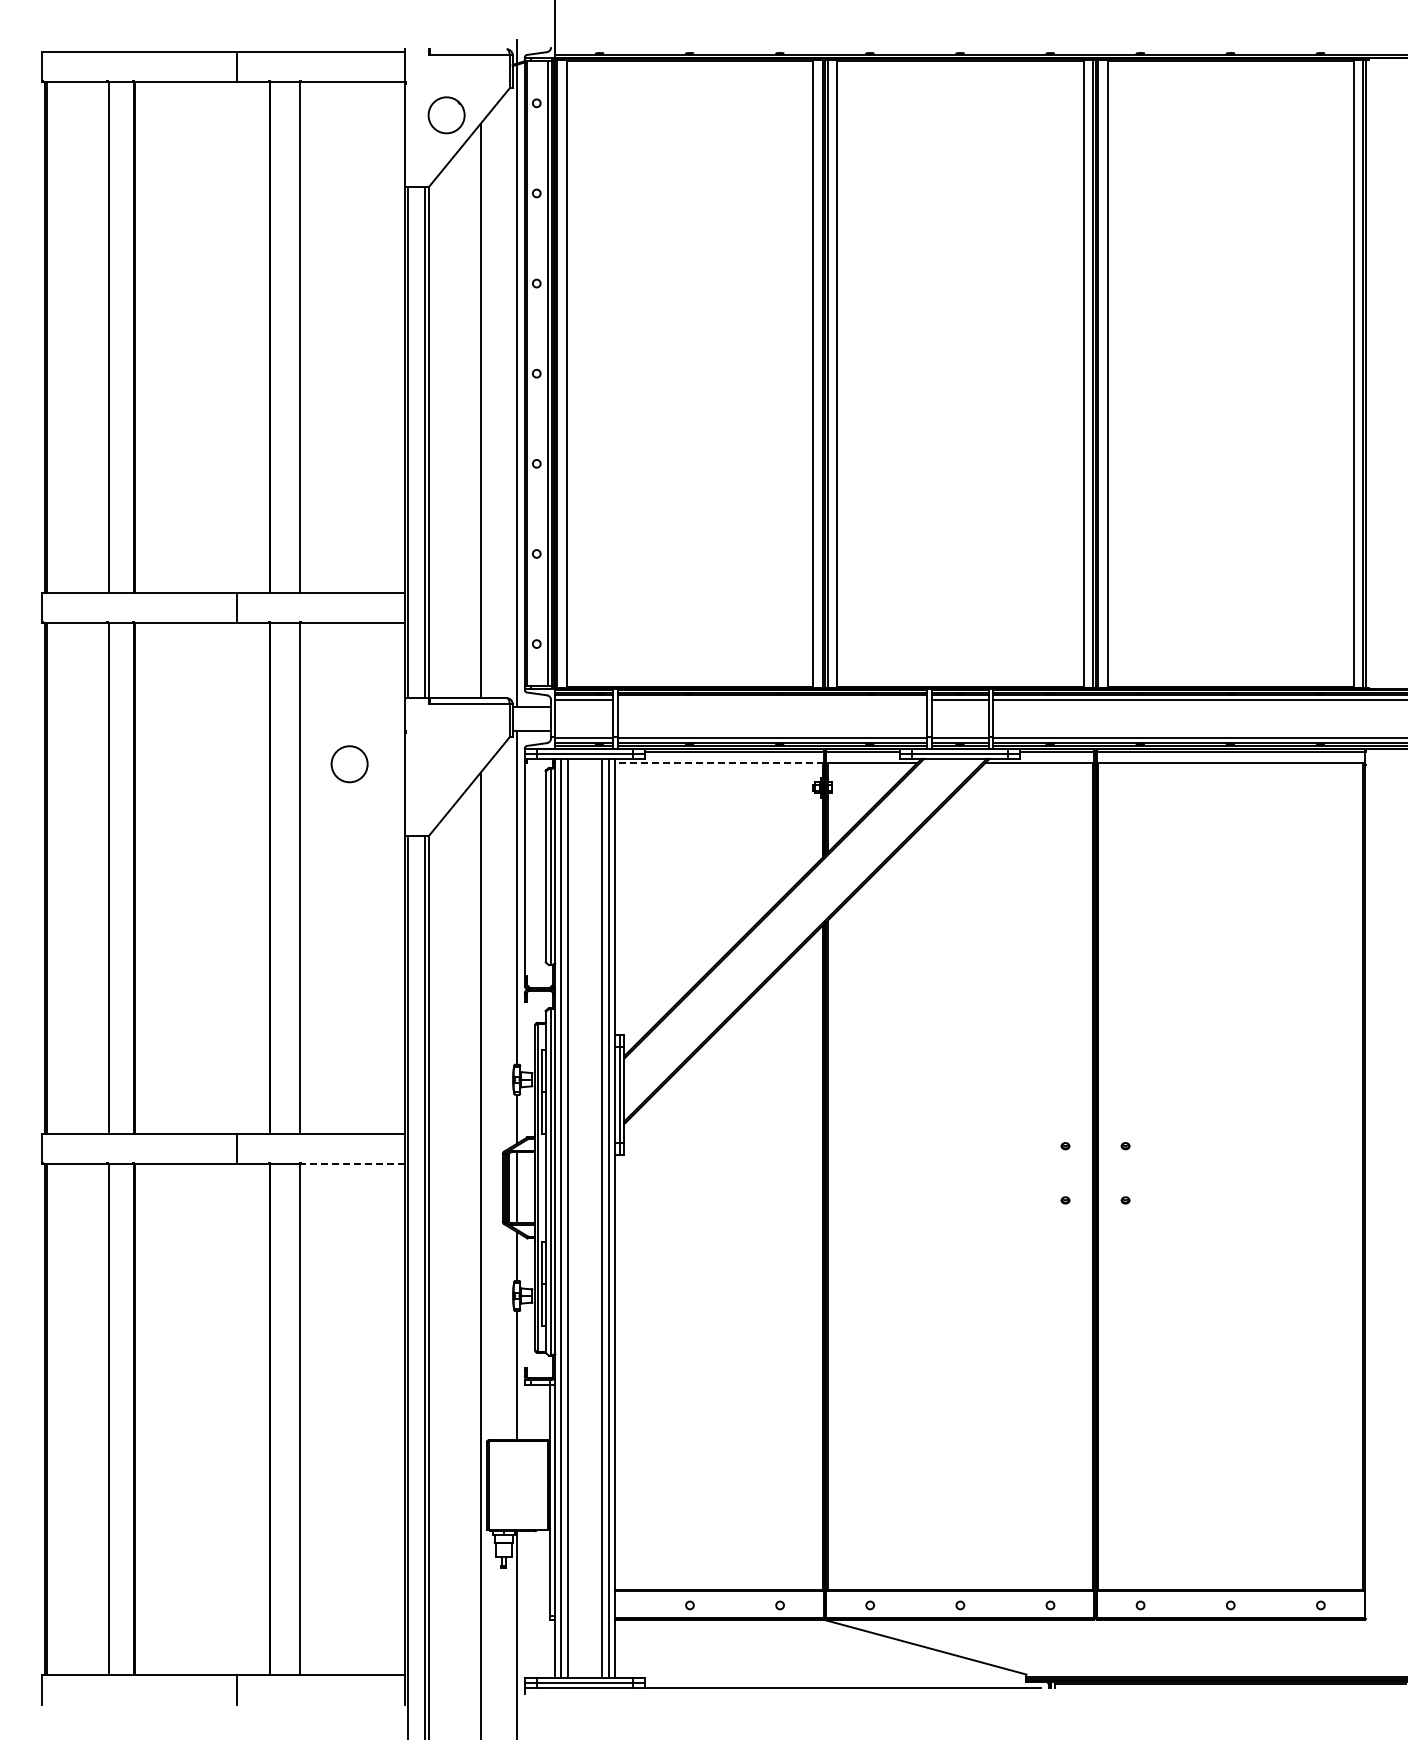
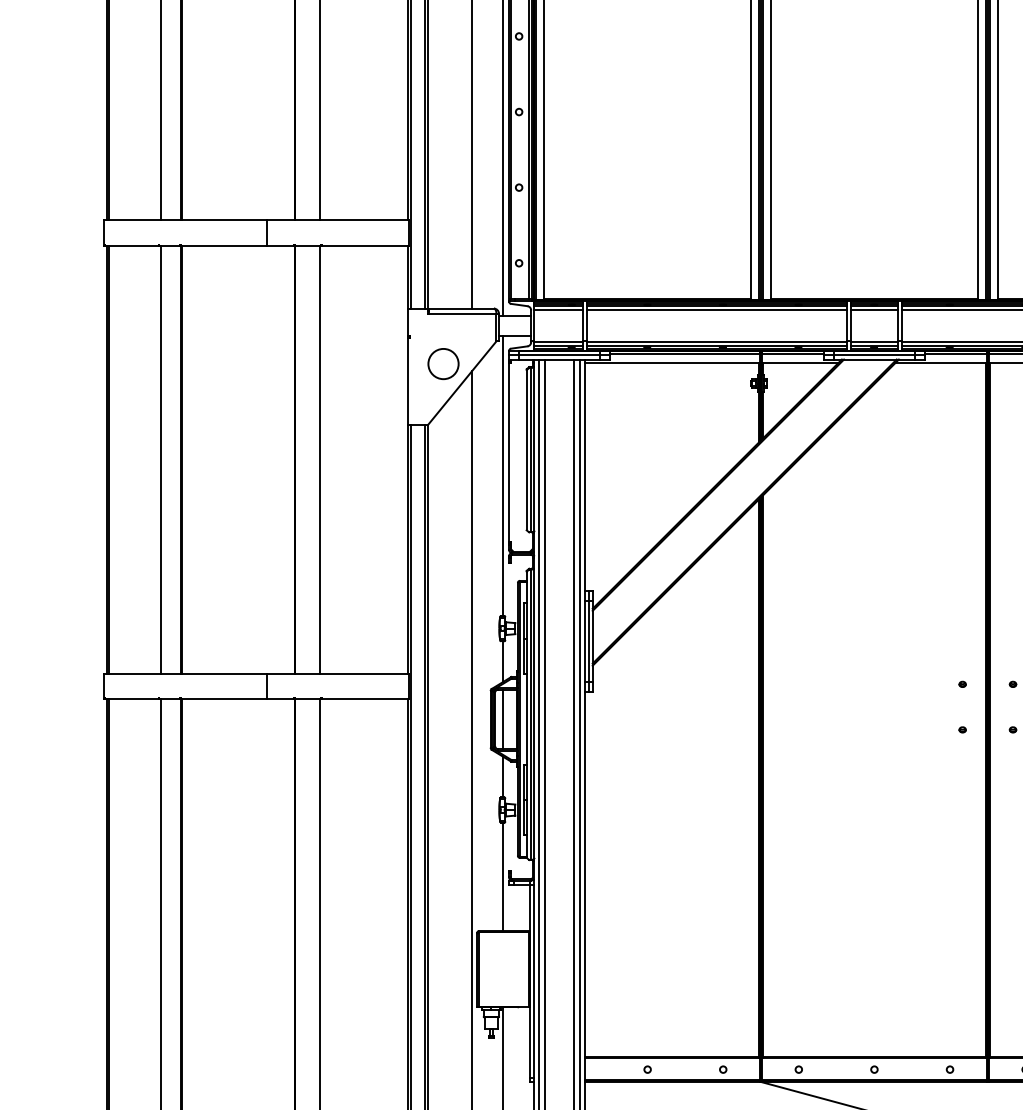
line: (772, 700) -> (716, 310), added
line: (719, 763) -> (672, 363), dashed -> solid
circle: (349, 764) -> (443, 364), moved
line: (353, 1163) -> (365, 698), dashed -> solid

